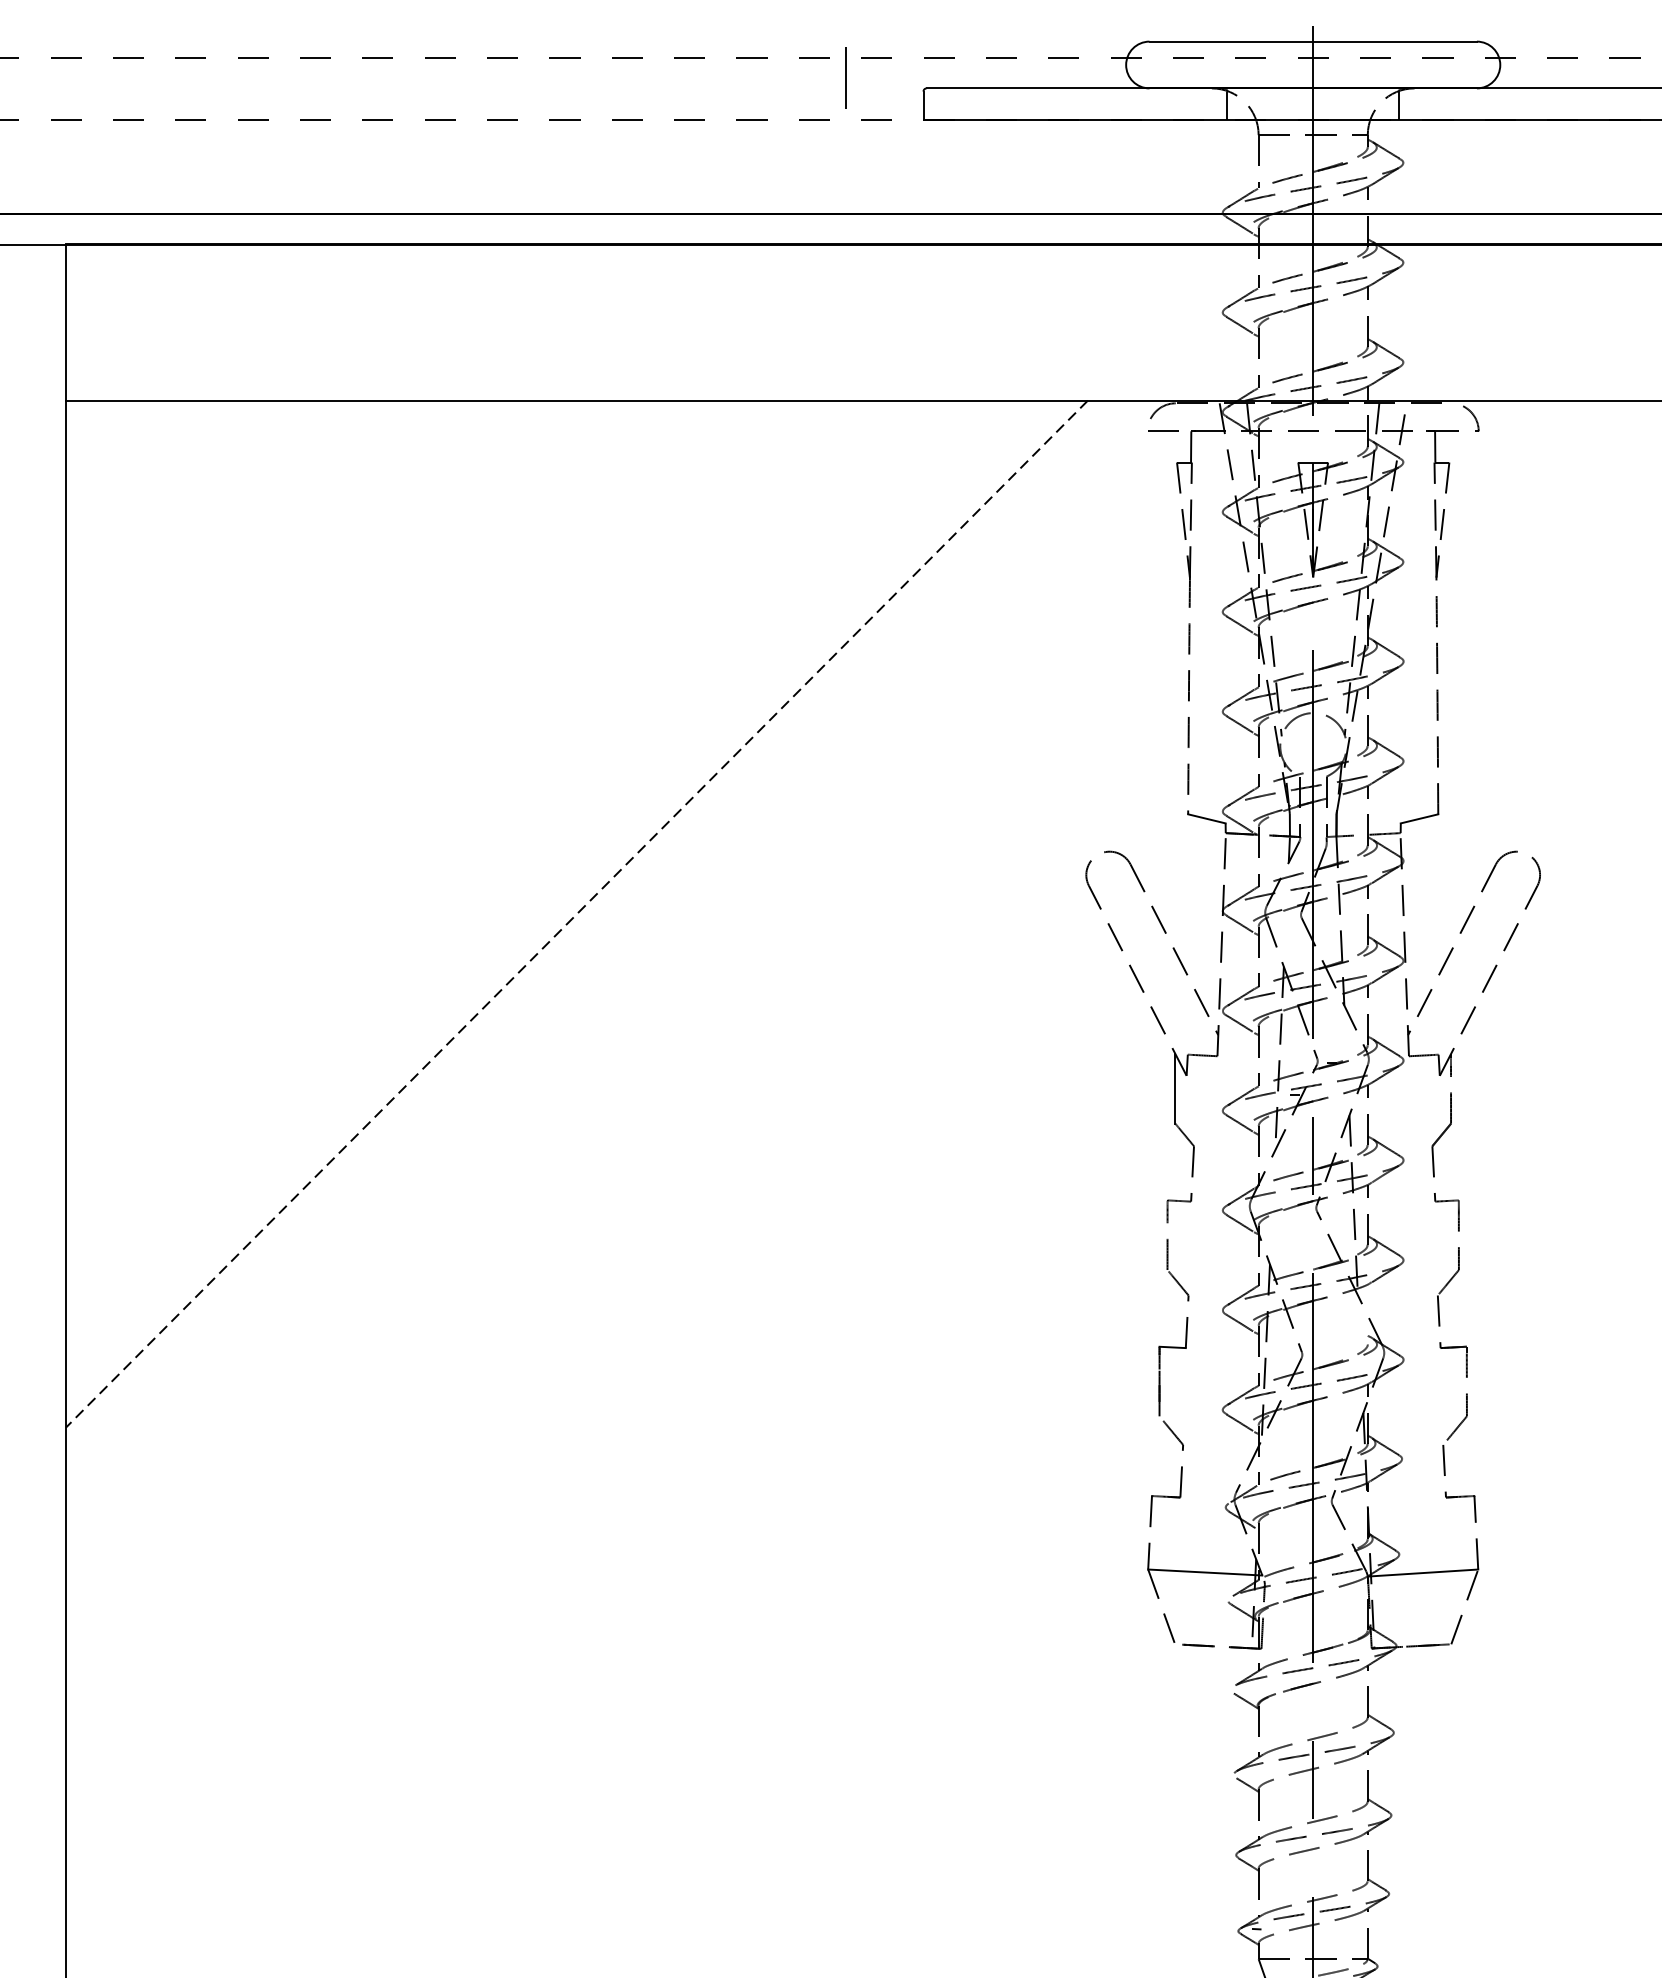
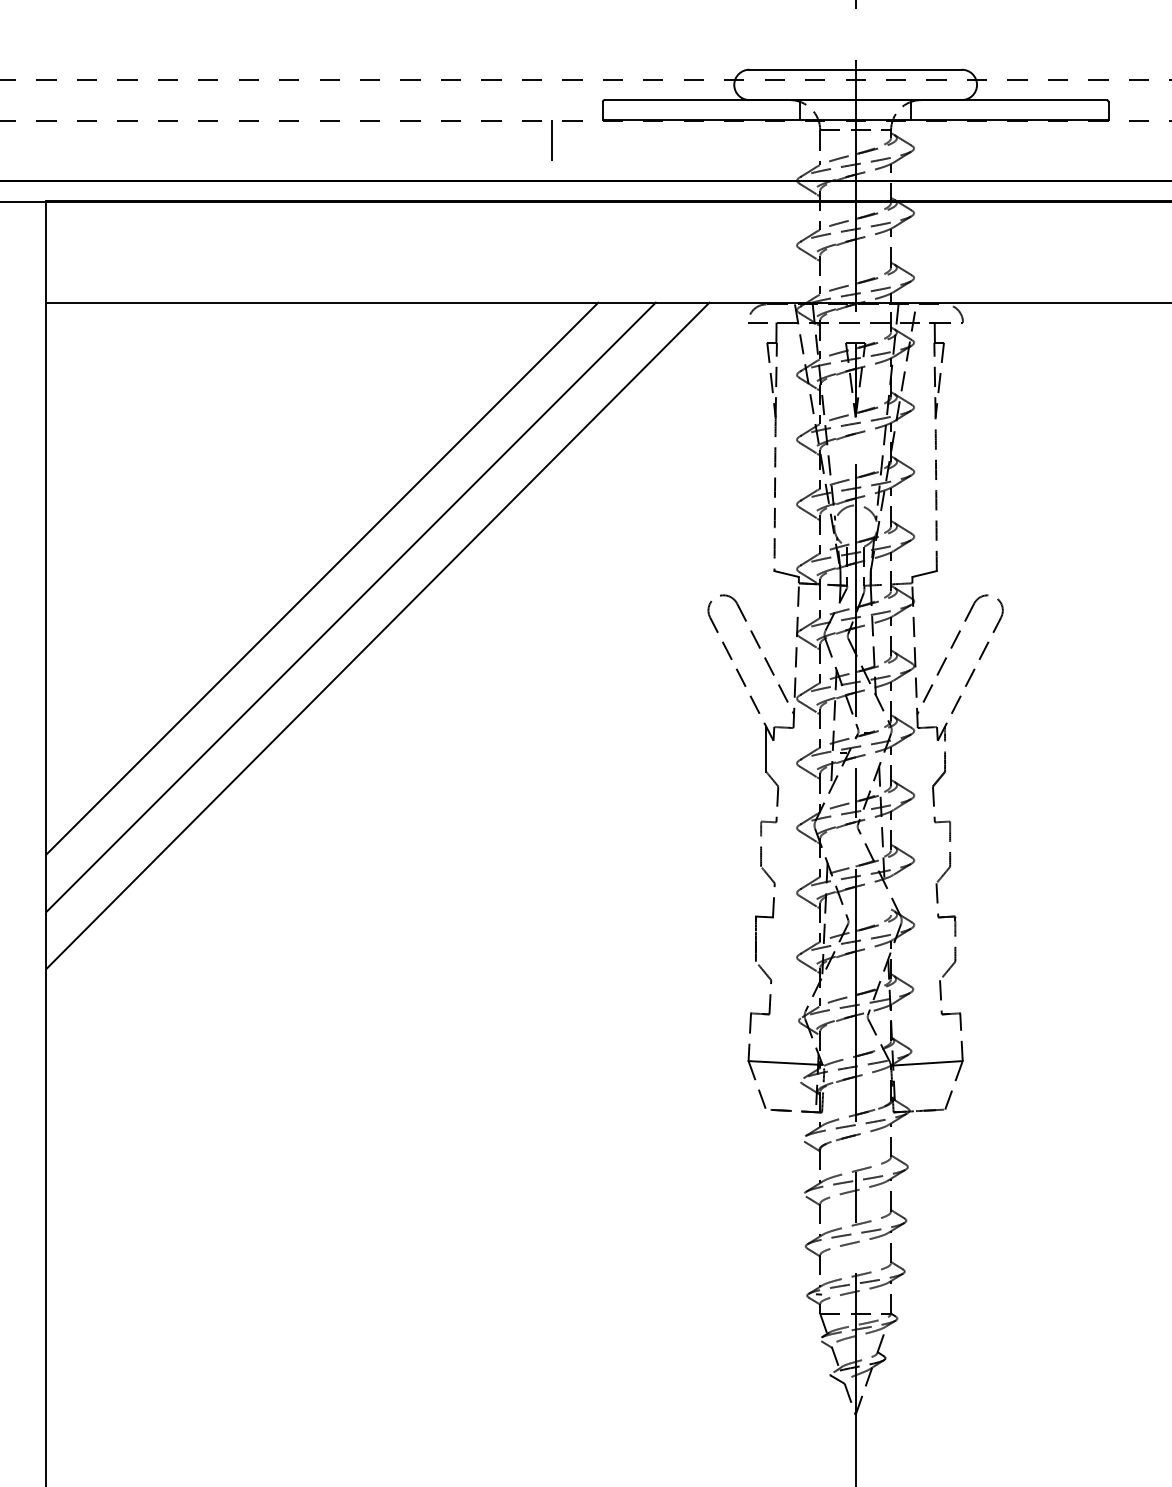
line: (844, 78) -> (551, 140), moved
line: (491, 825) -> (322, 578), added
line: (534, 868) -> (350, 606), added
line: (576, 913) -> (377, 635), dashed -> solid

